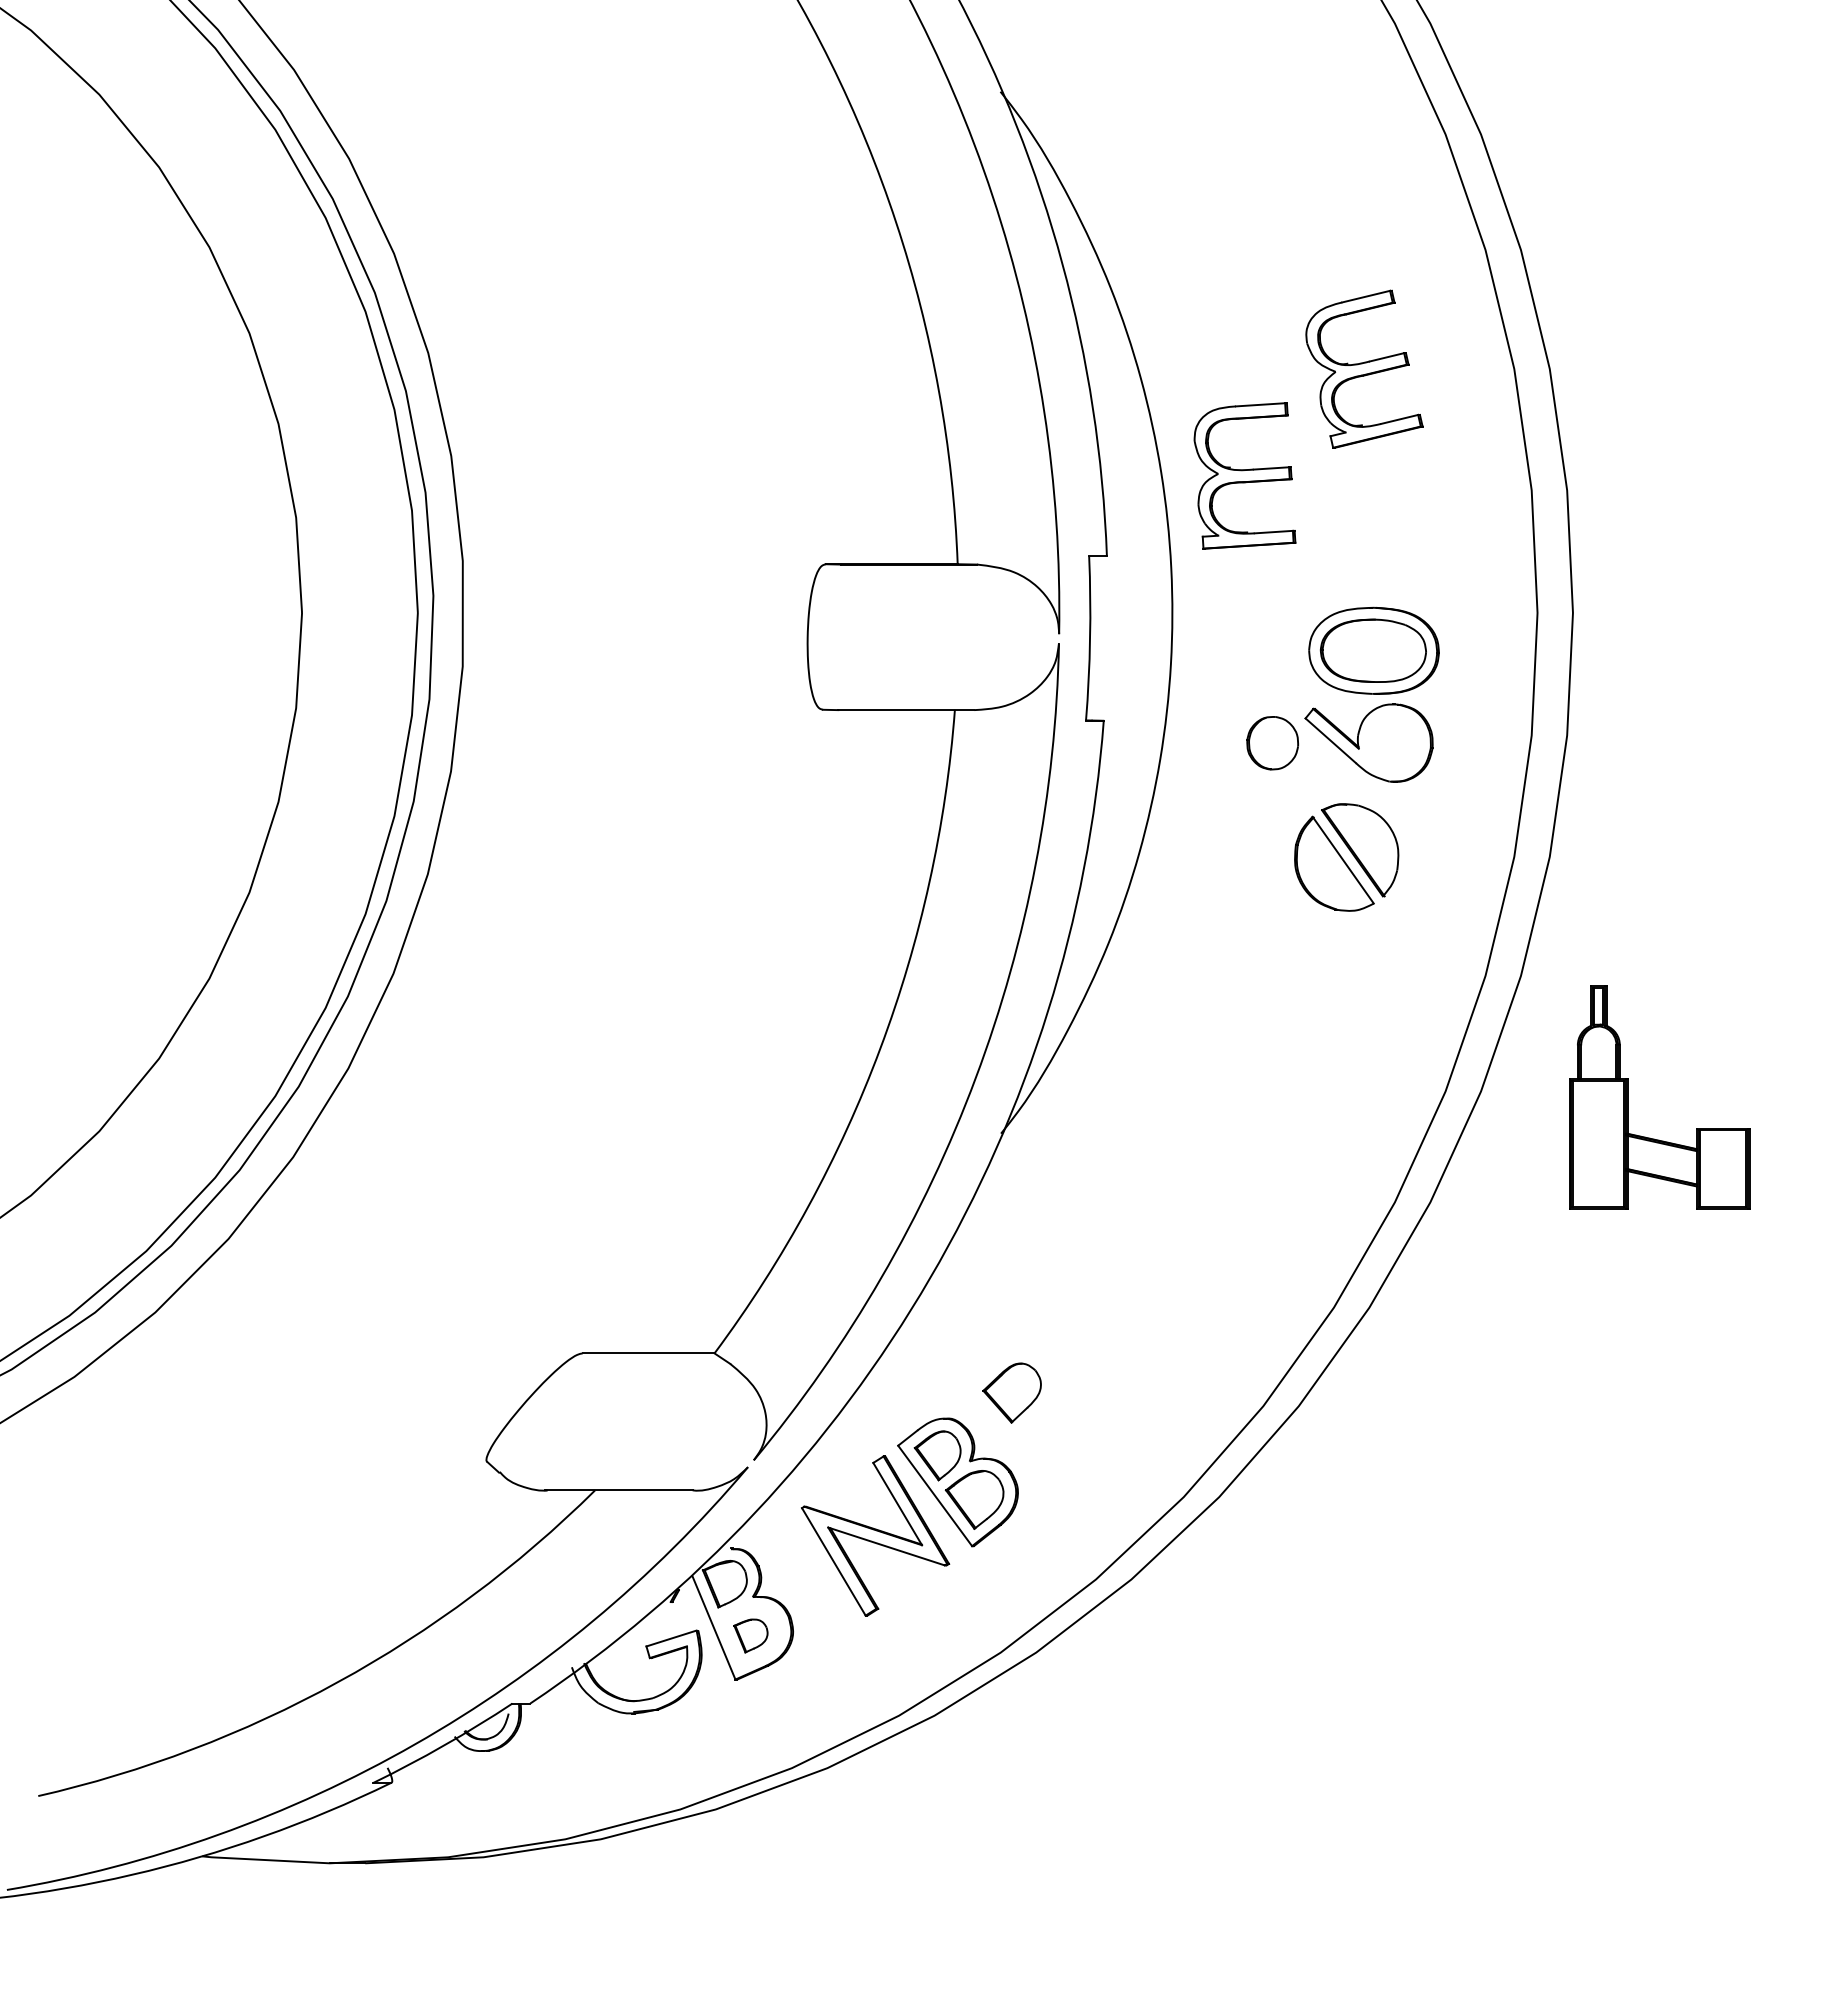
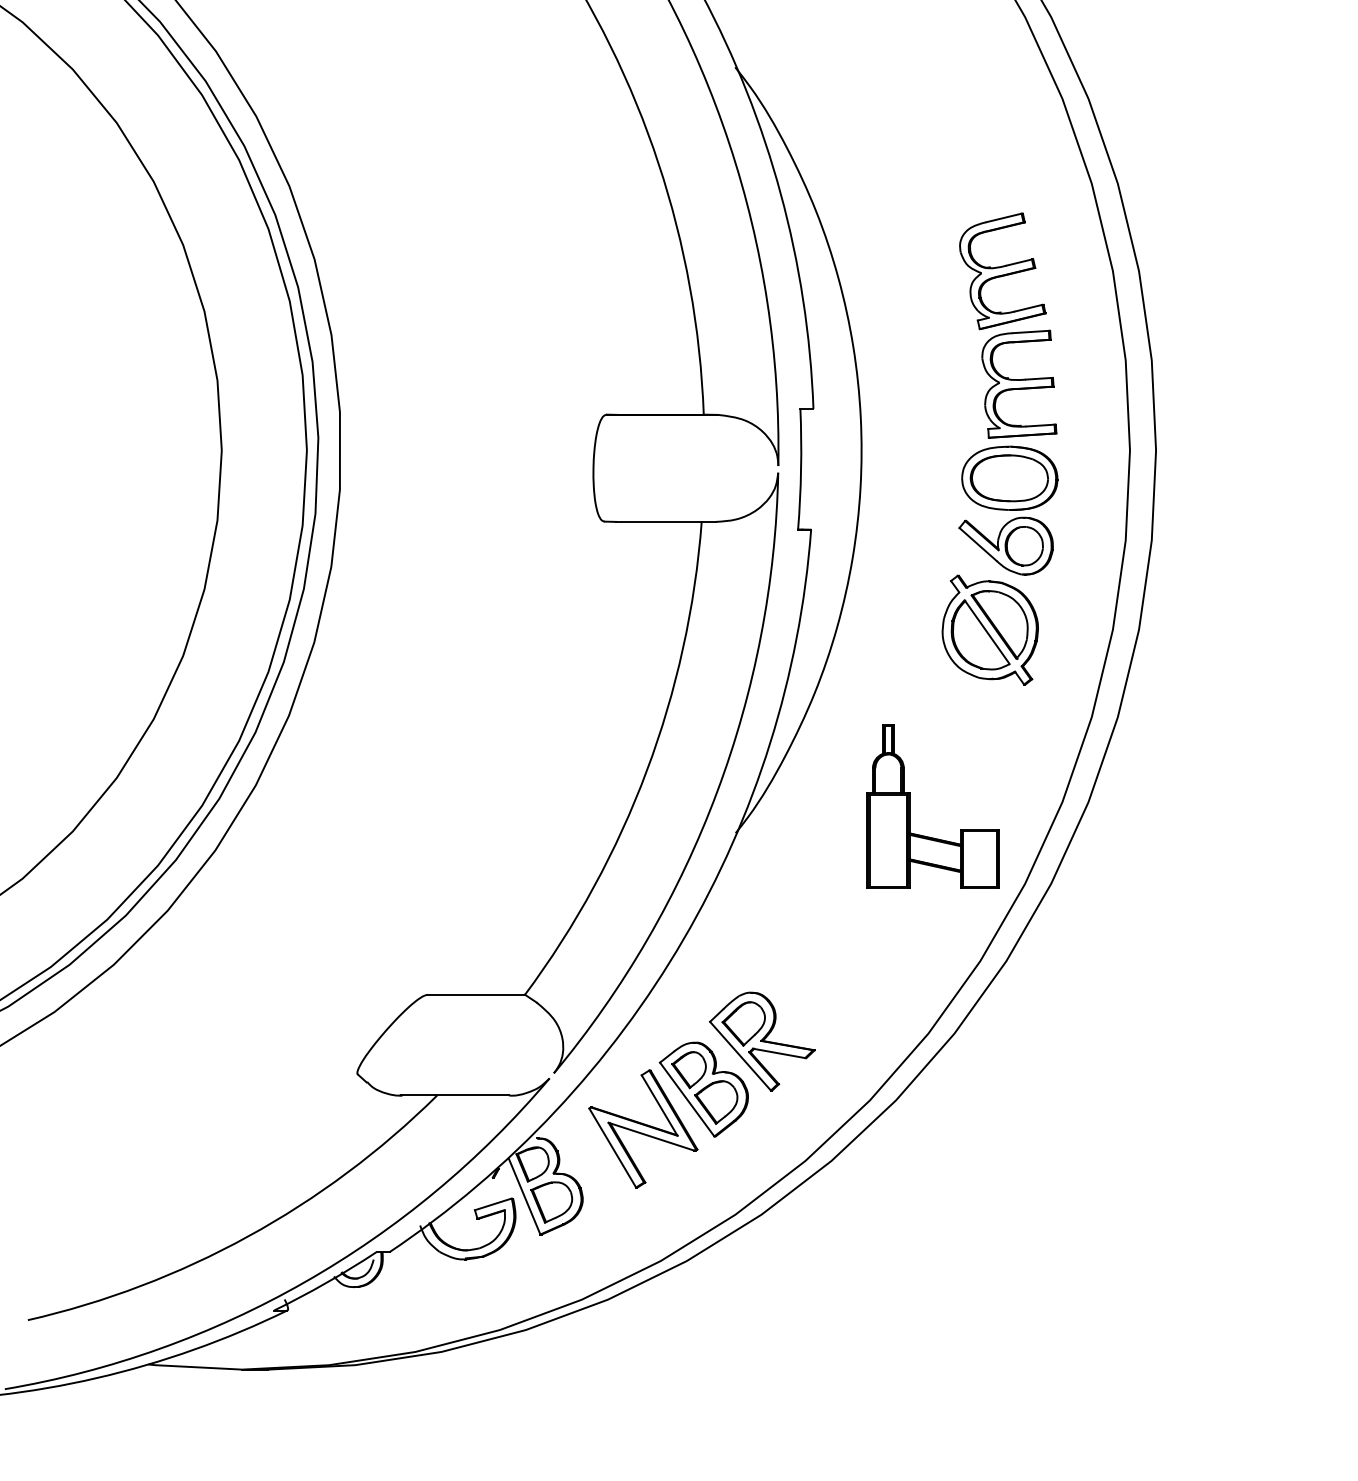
part: (1244, 475) -> (1018, 383), moved
part: (1272, 743) -> (1024, 546), moved
part: (1347, 857) -> (990, 630), added
part: (1628, 1097) -> (910, 806), moved
part: (1037, 1416) -> (762, 1041), added
part: (750, 1635) -> (551, 1202), size x1.67

